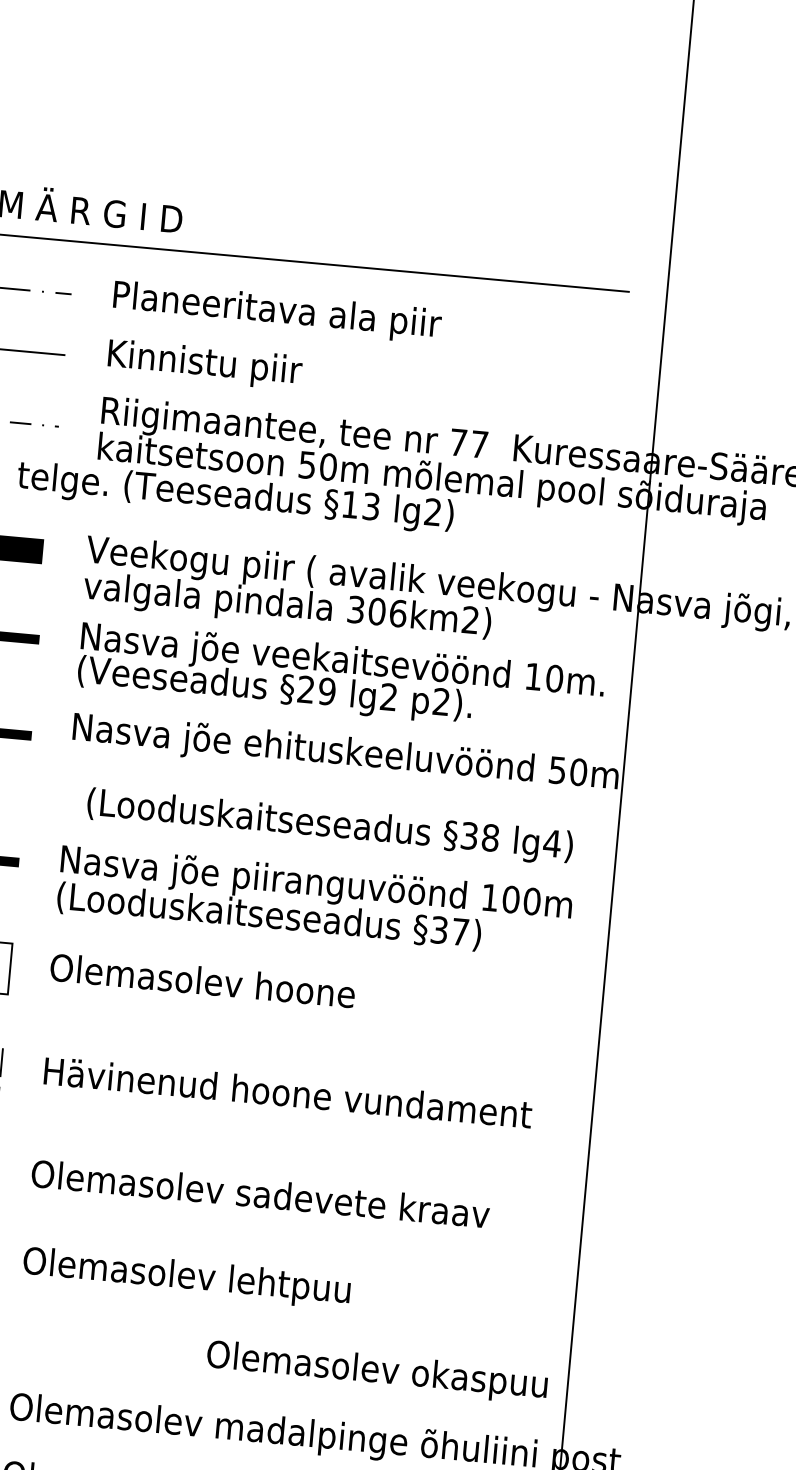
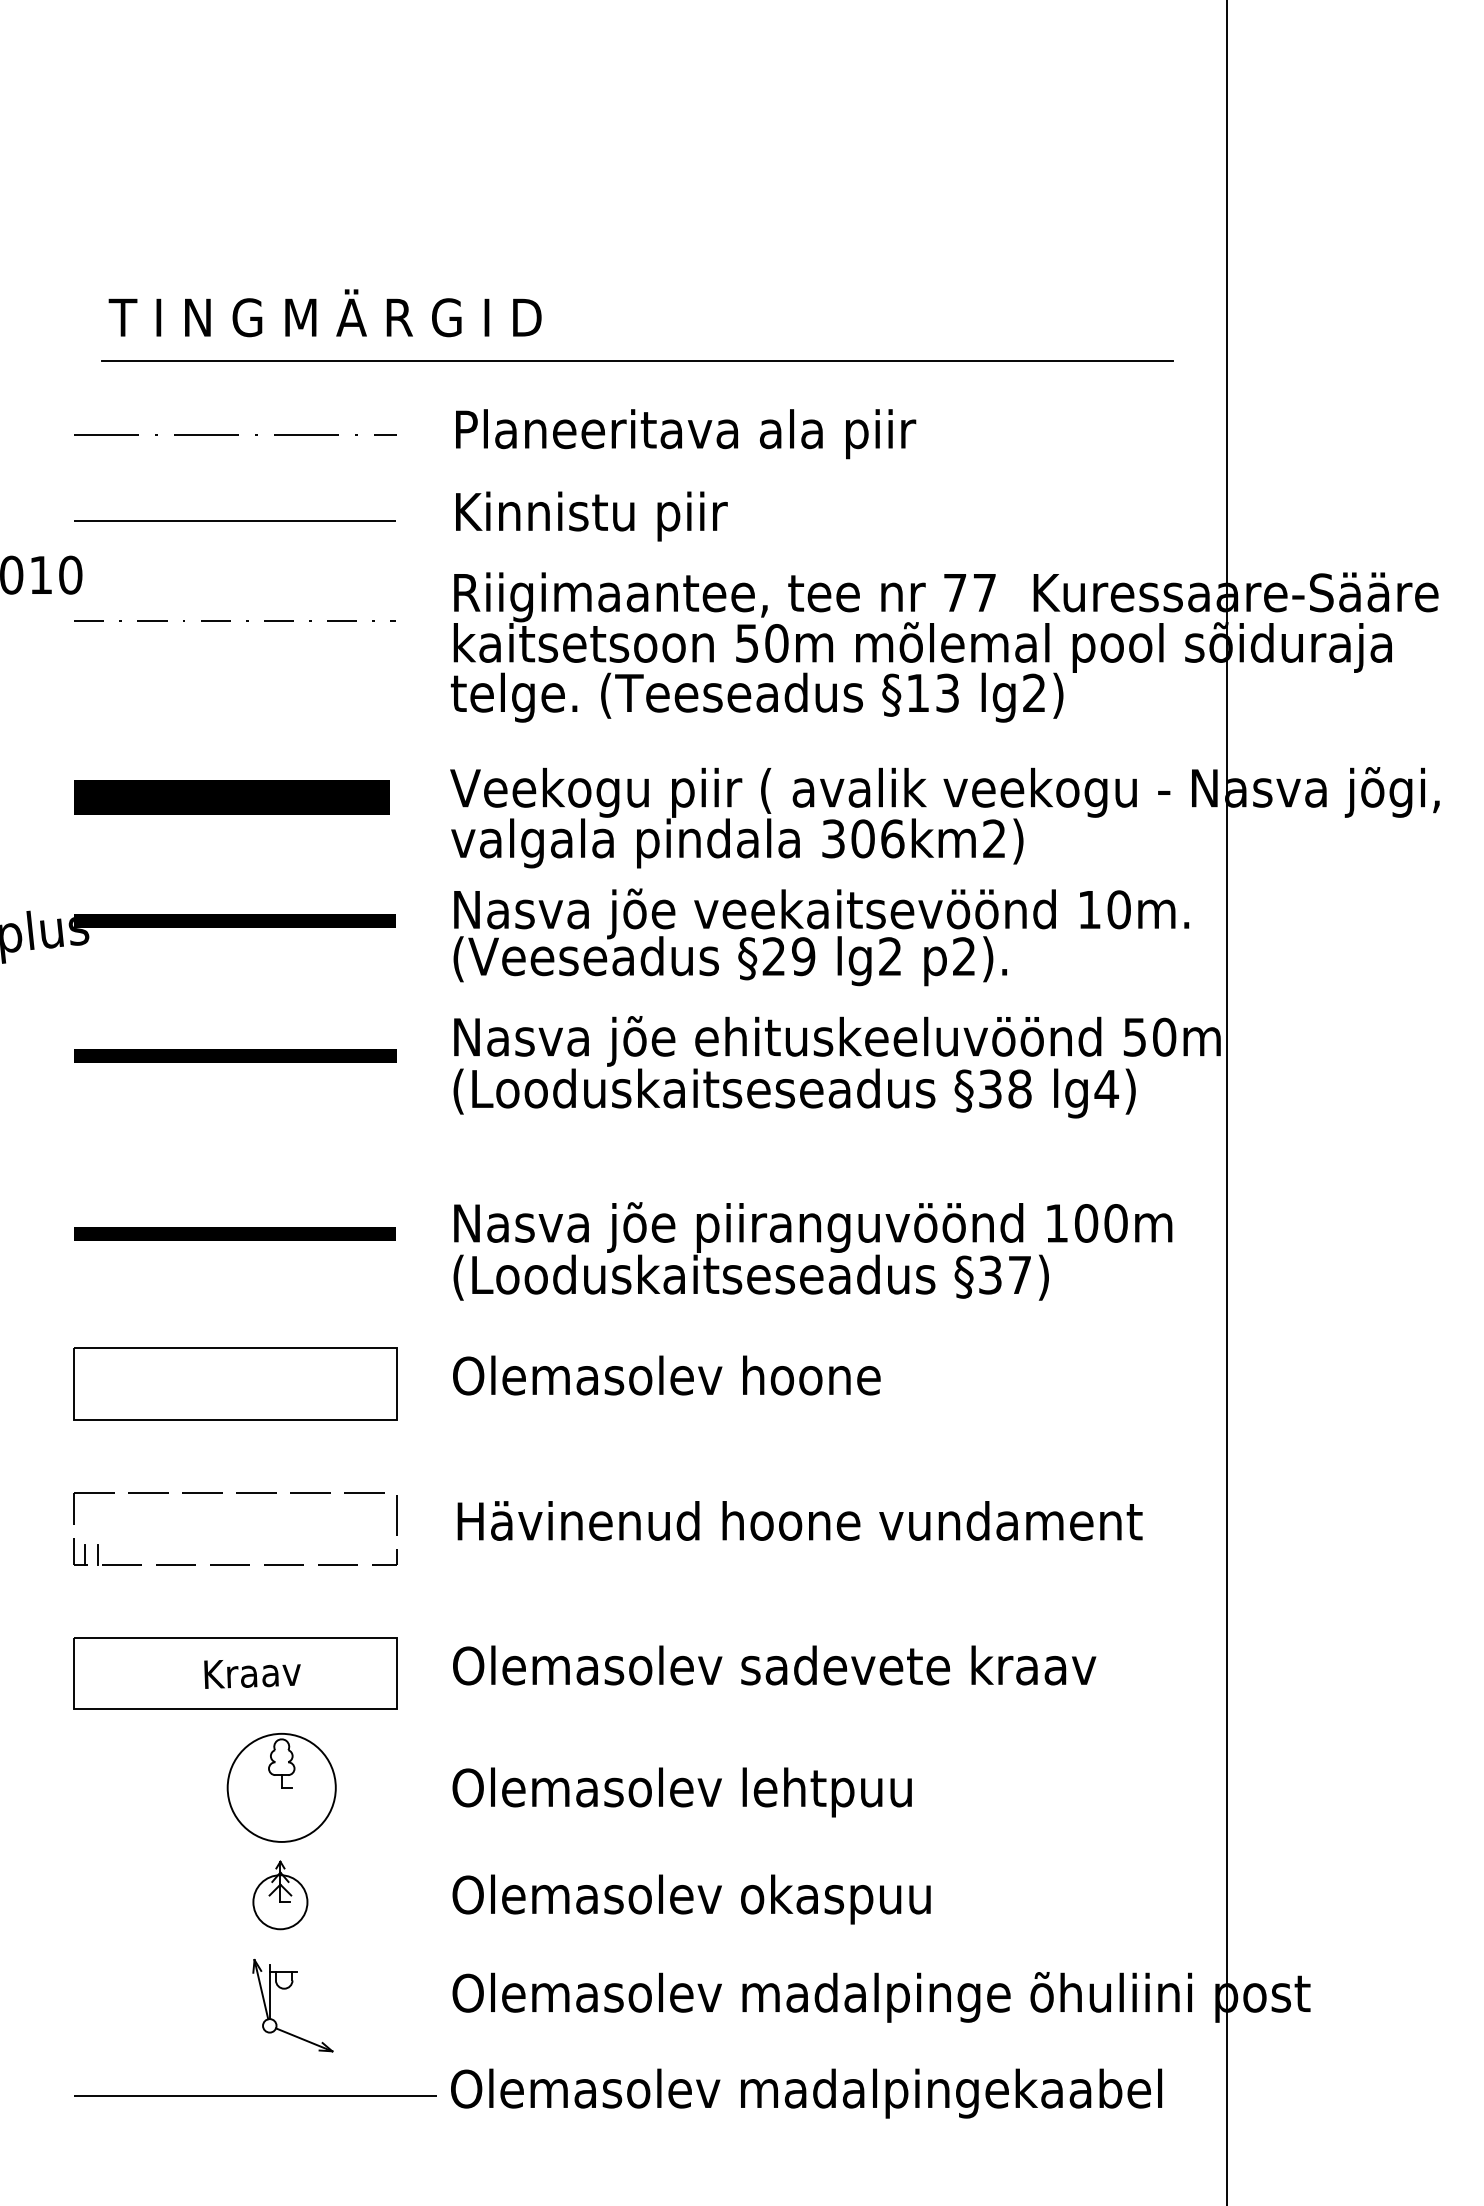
text: (235, 497) -> (757, 697), moved
text: (329, 826) -> (794, 1093), moved
text: (377, 1372) -> (691, 1899), moved

